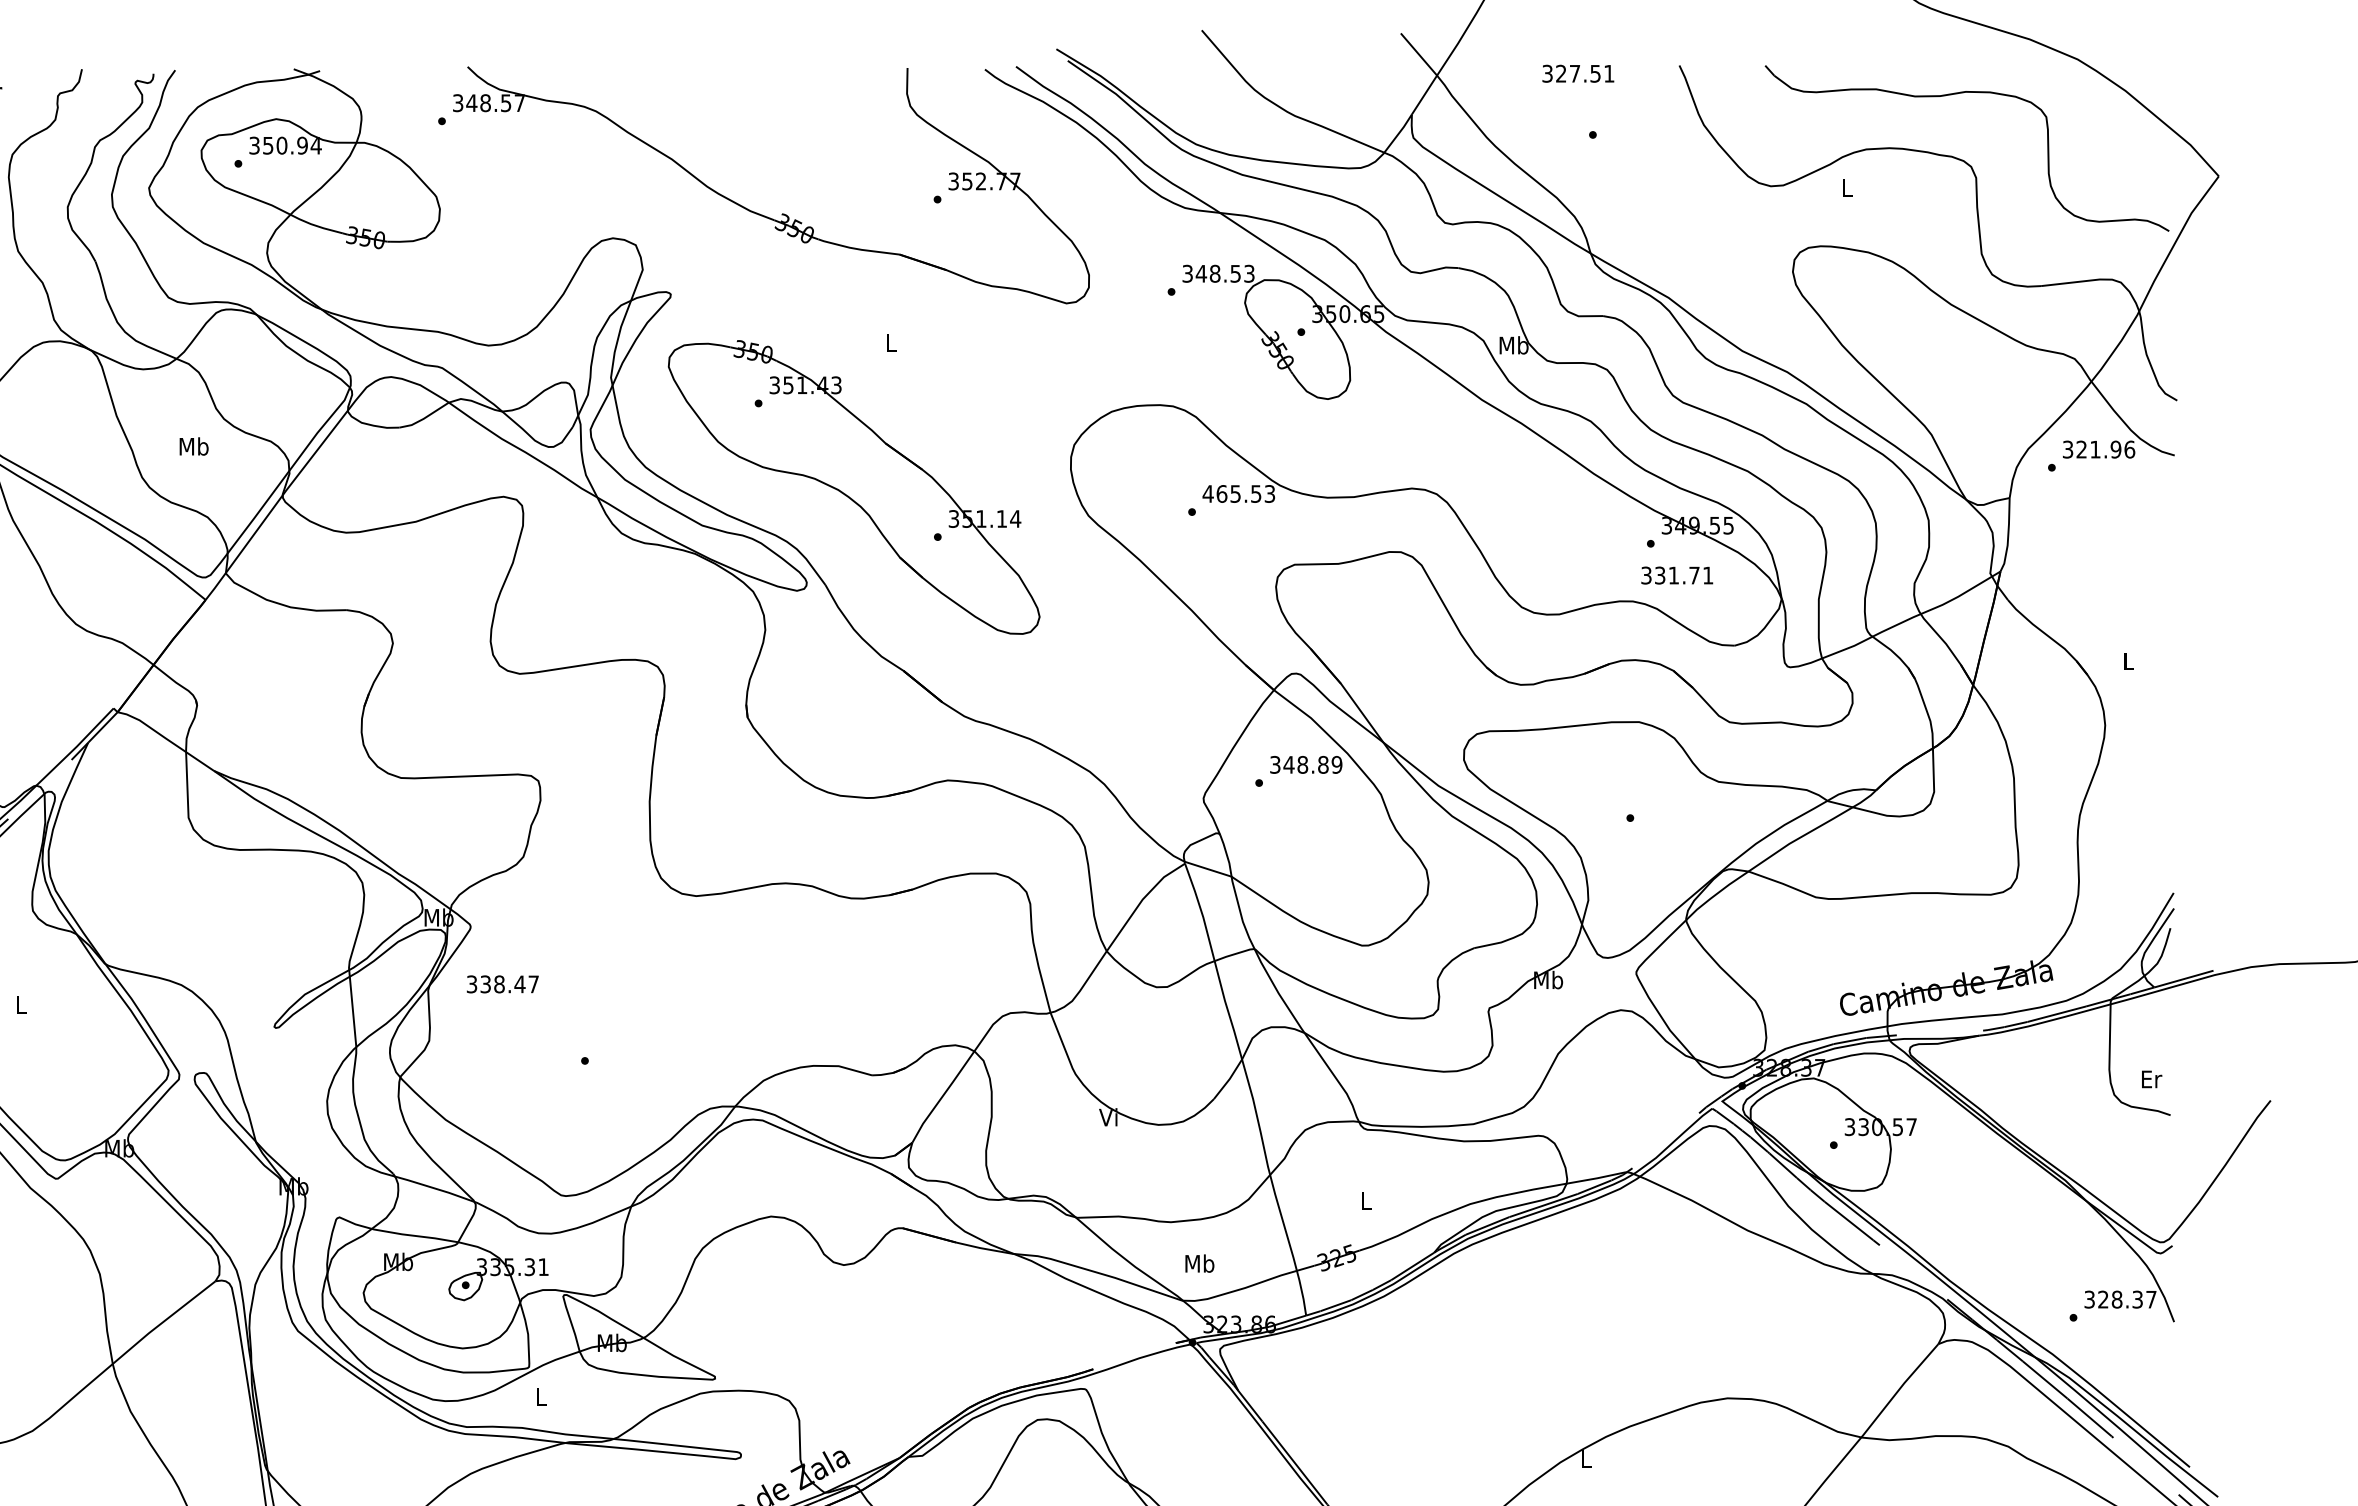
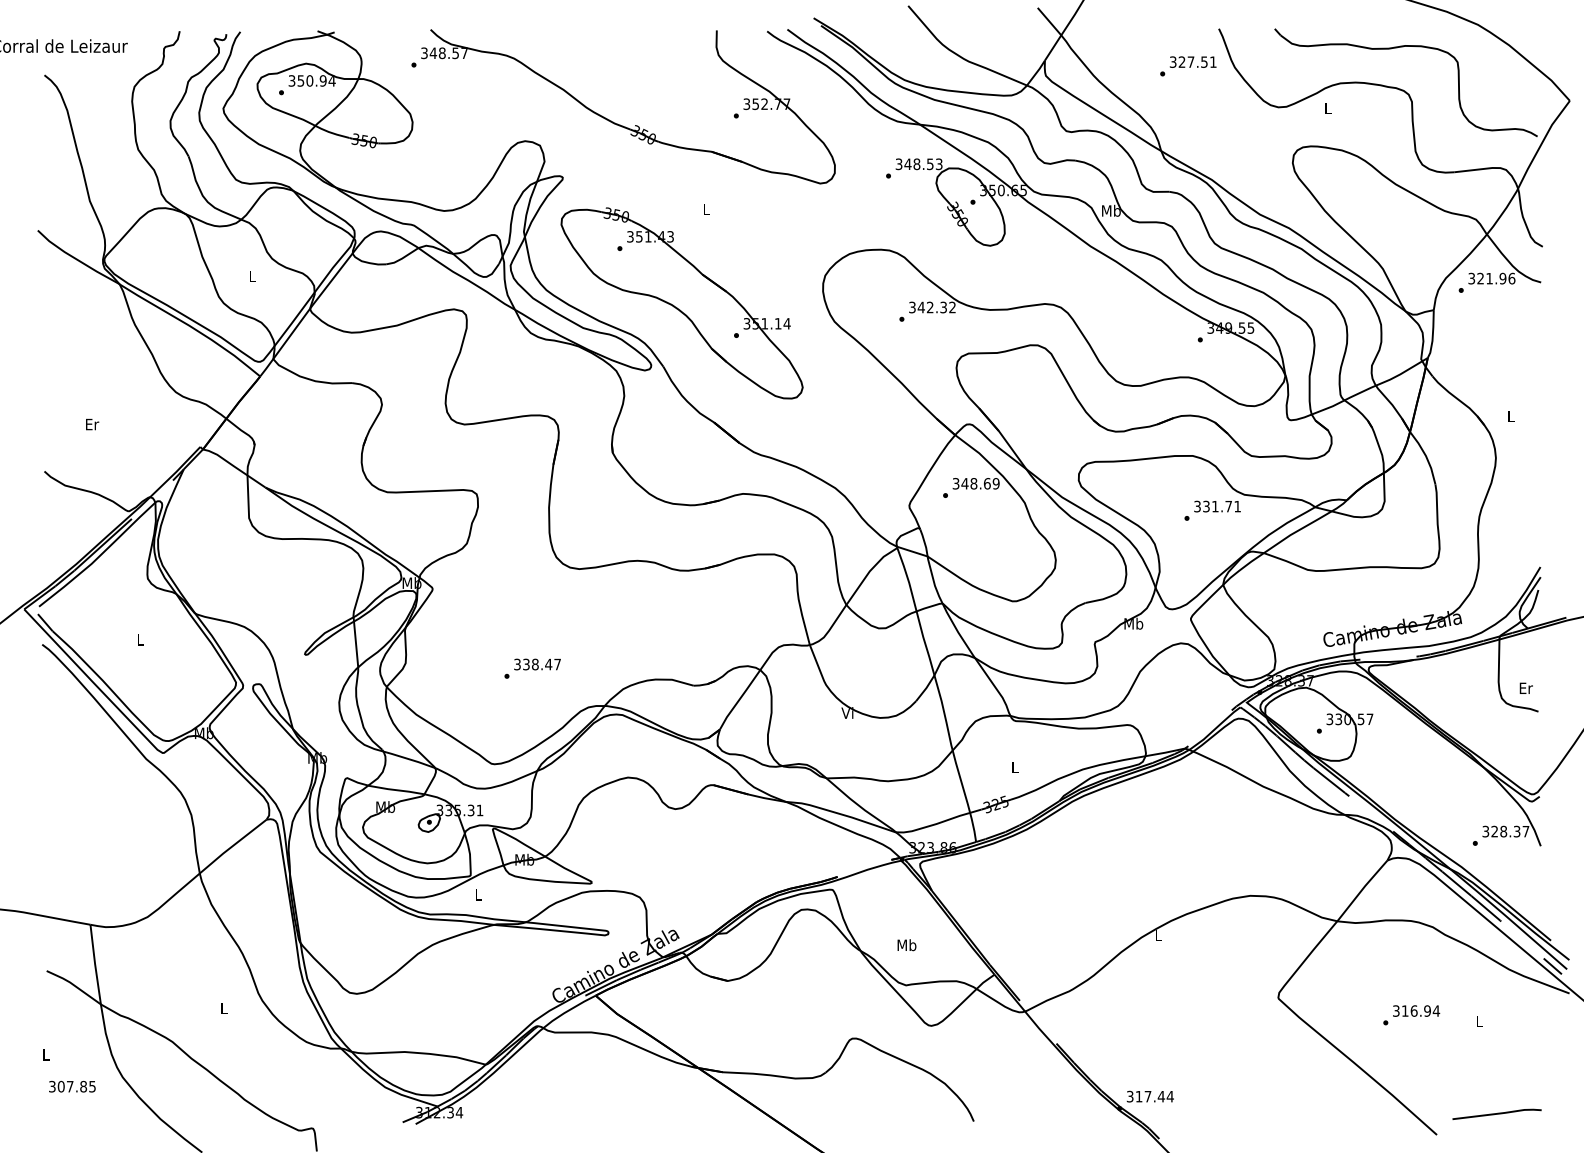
text: (1577, 72) -> (1192, 61), moved
text: (193, 446) -> (252, 276), Mb -> L
text: (1237, 493) -> (931, 307), 465.53 -> 342.32
text: (1677, 575) -> (1217, 506), moved
text: (1322, 764) -> (986, 483), 348.89 -> 348.69
text: (502, 984) -> (537, 664), moved
text: (1199, 1264) -> (906, 945), moved

